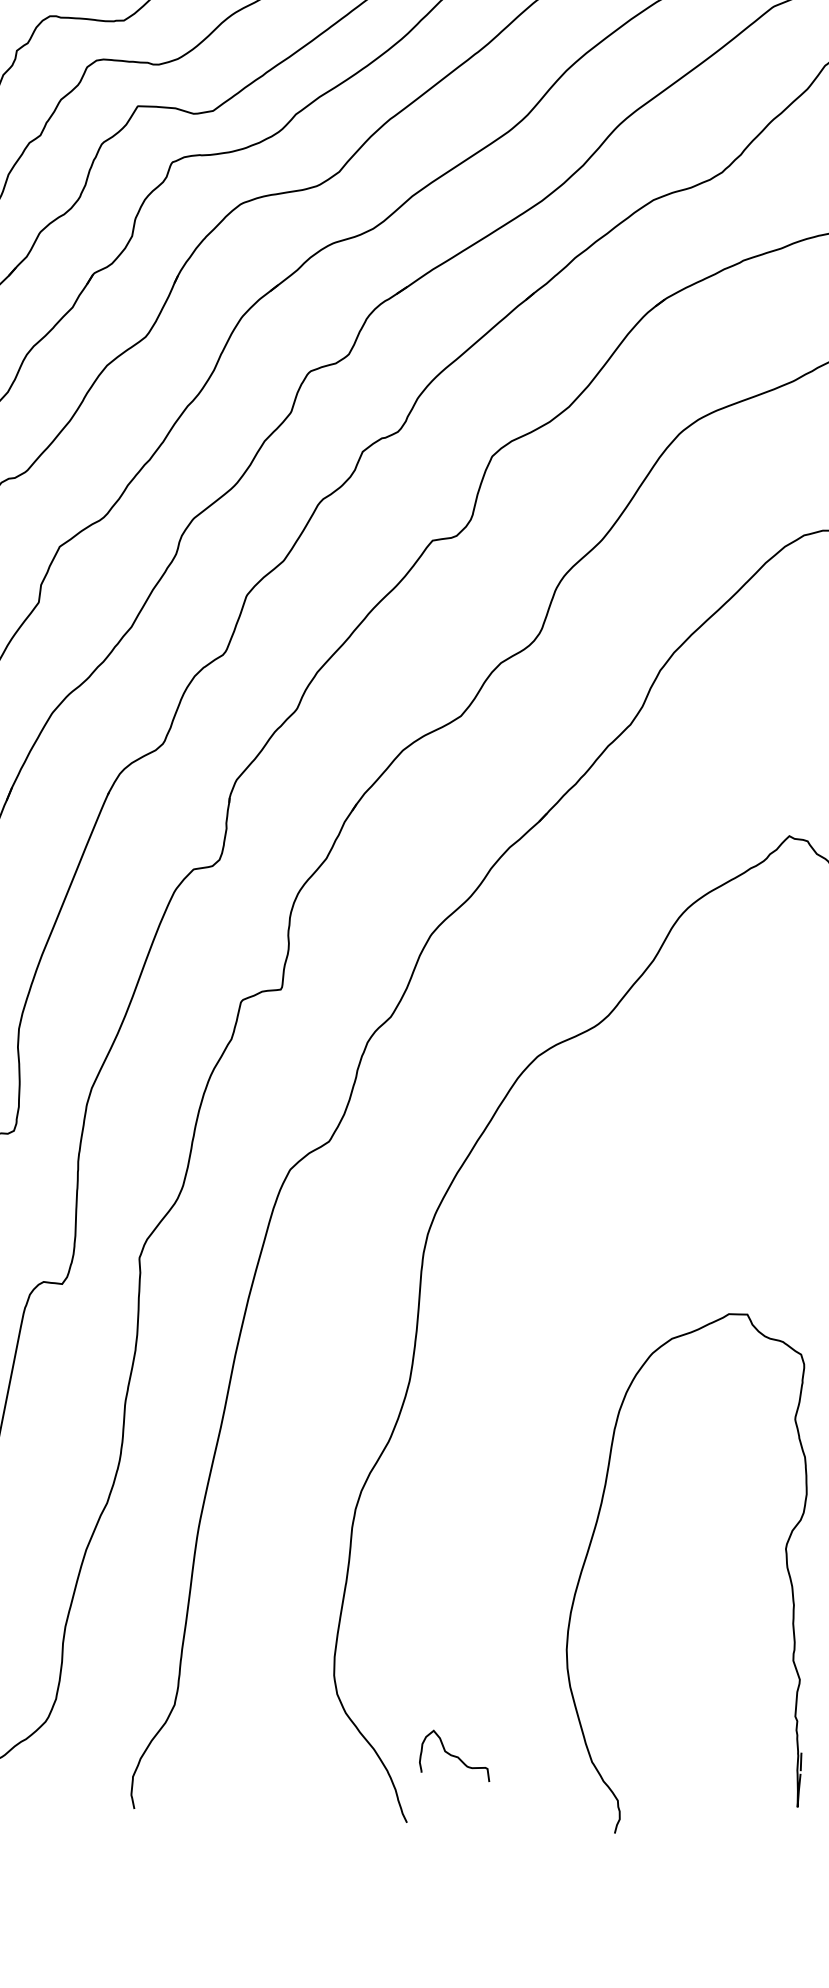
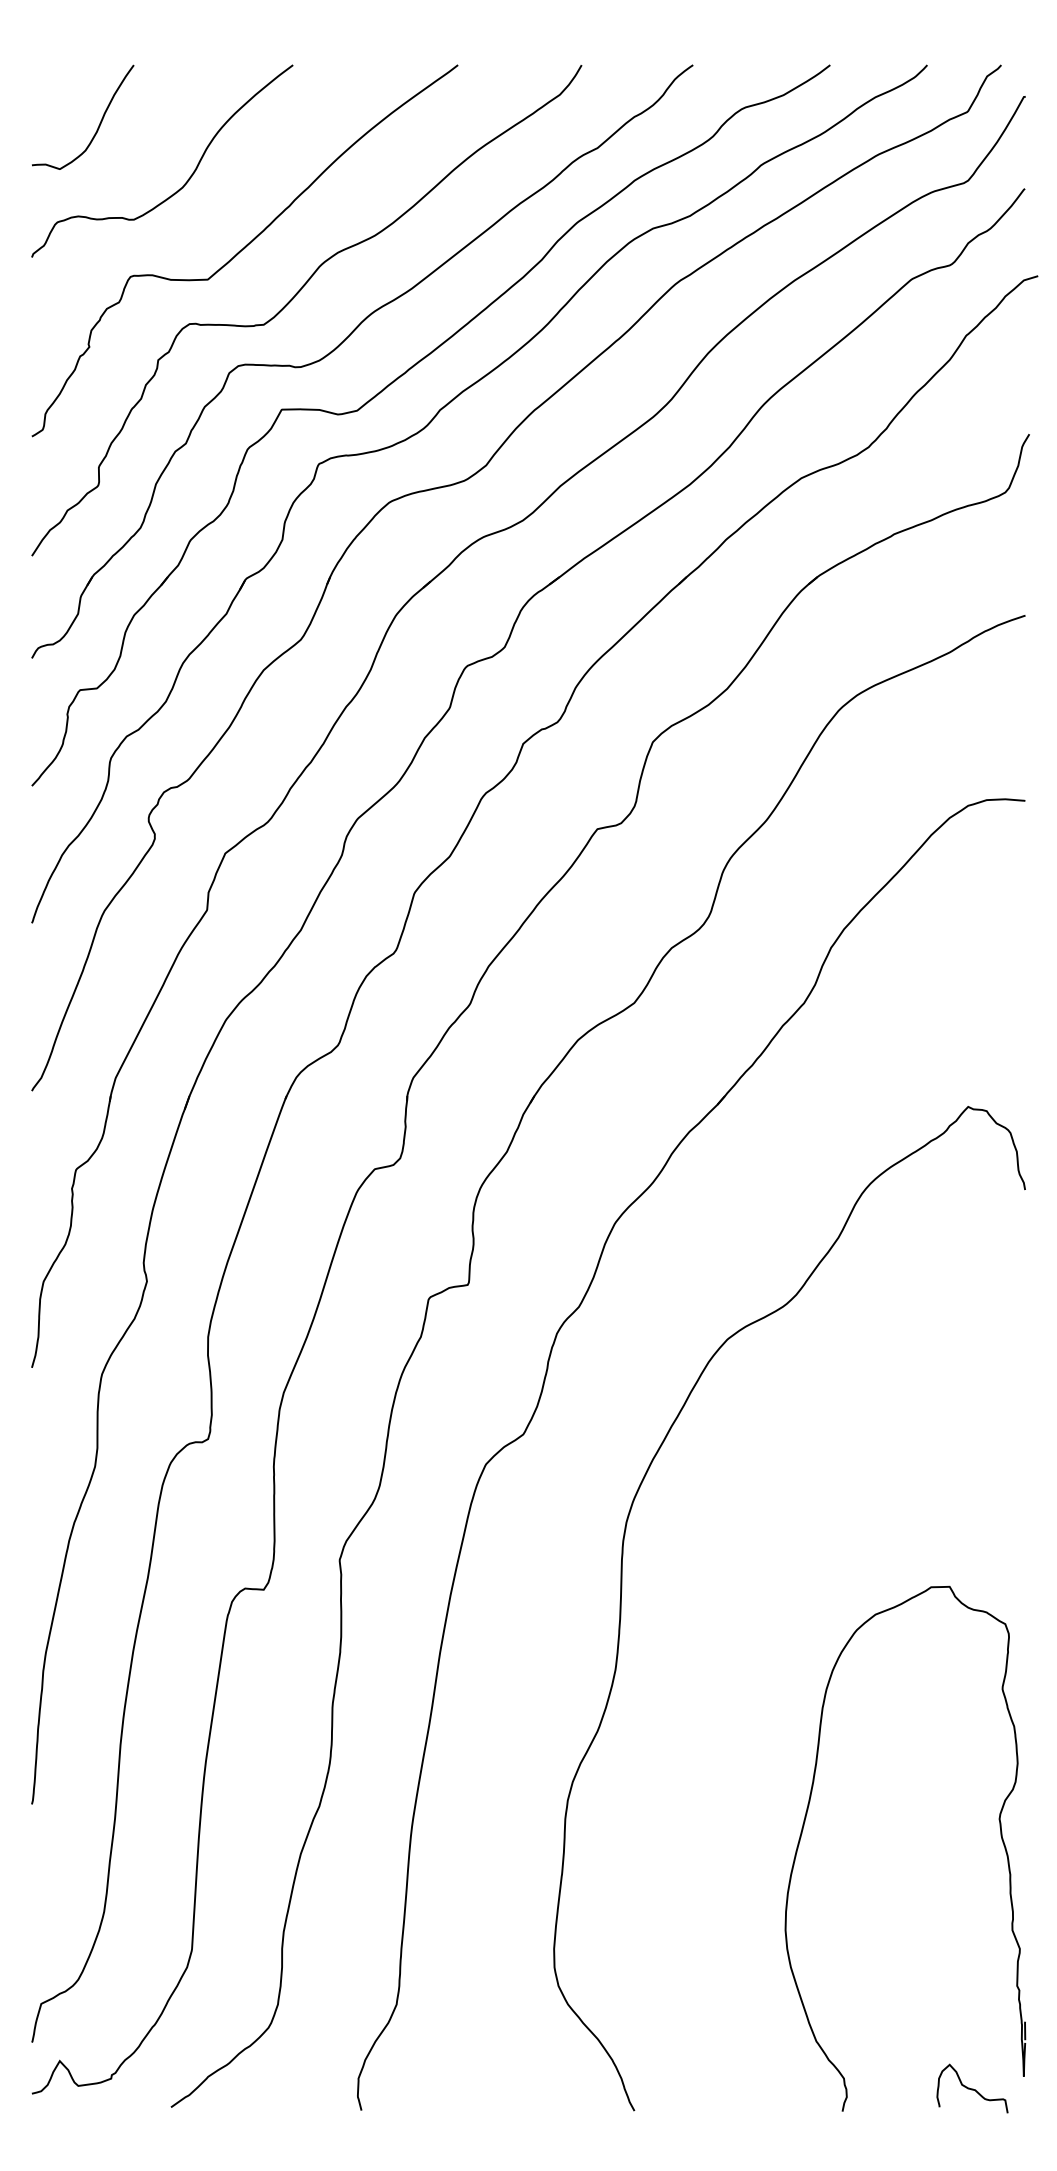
curve: (455, 1755) -> (972, 2088), moved

